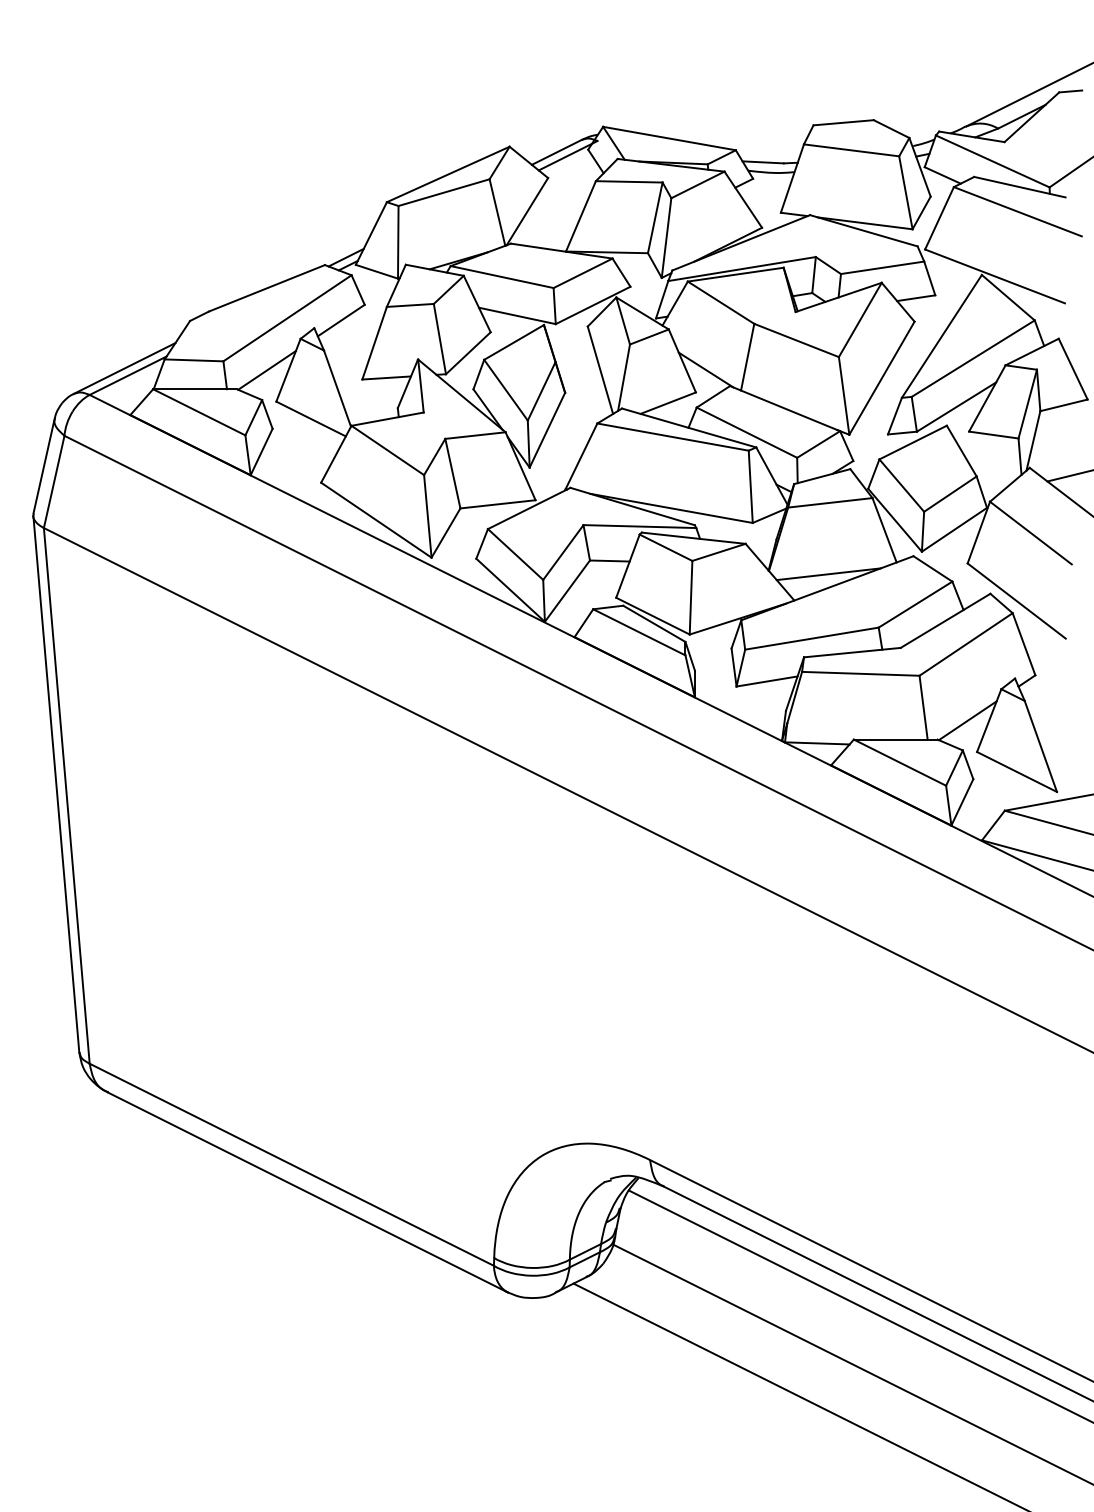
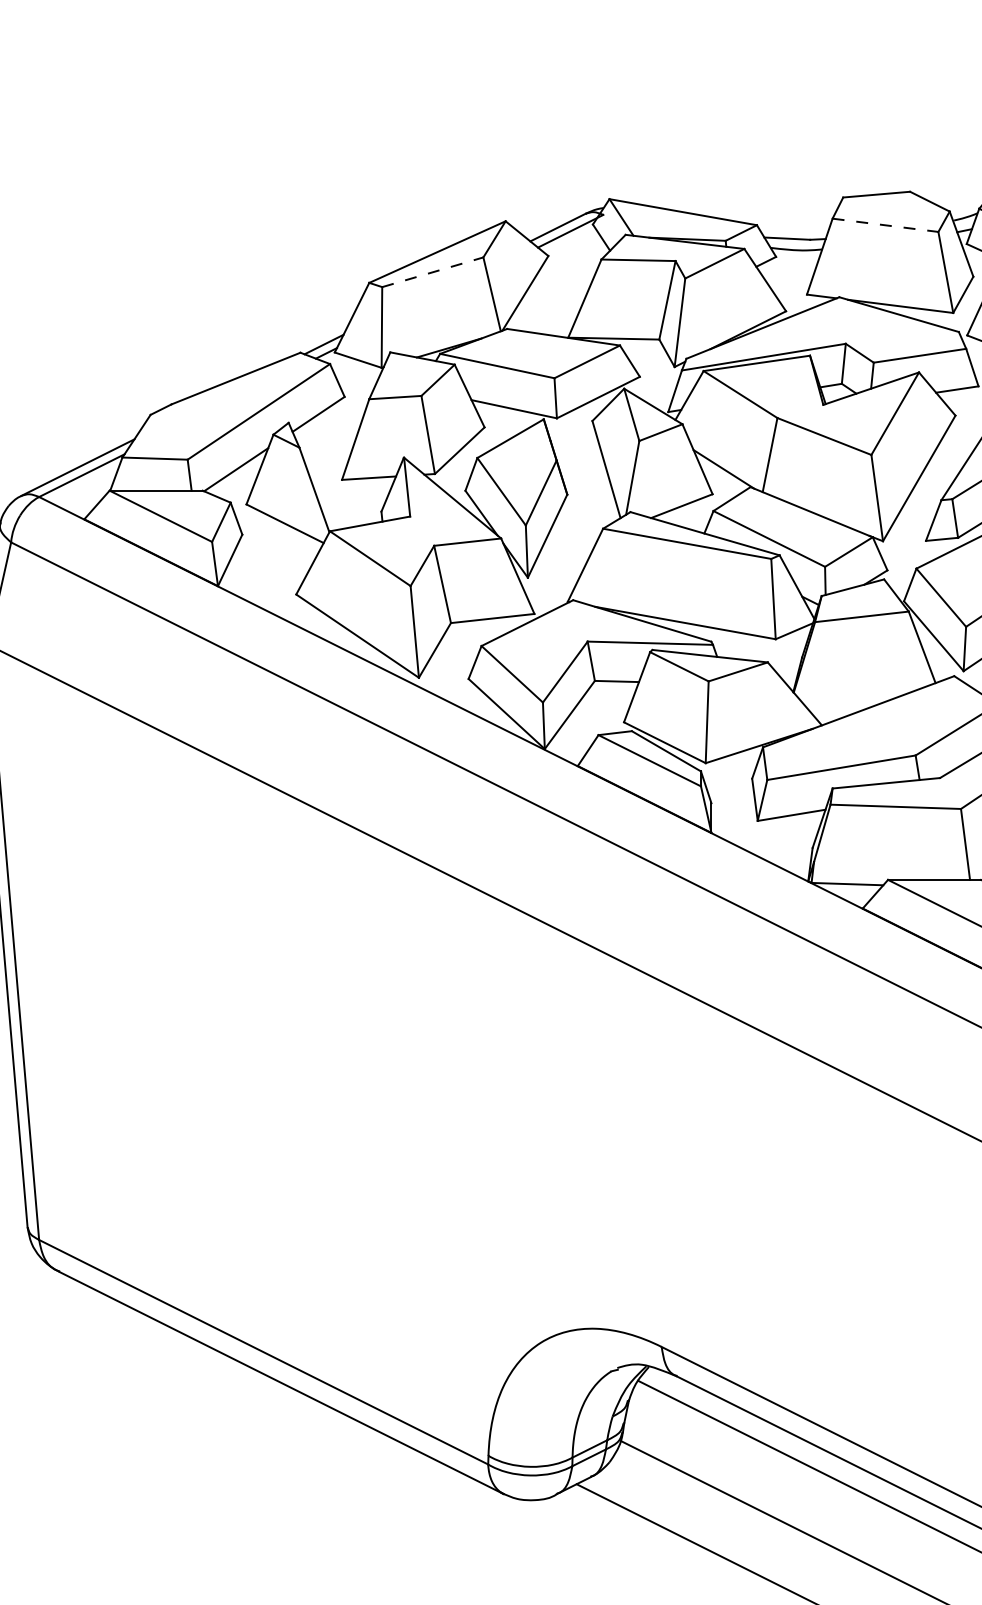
line: (851, 150) -> (885, 225), solid -> dashed
line: (444, 192) -> (433, 272), solid -> dashed
line: (828, 574) -> (859, 696), removed

